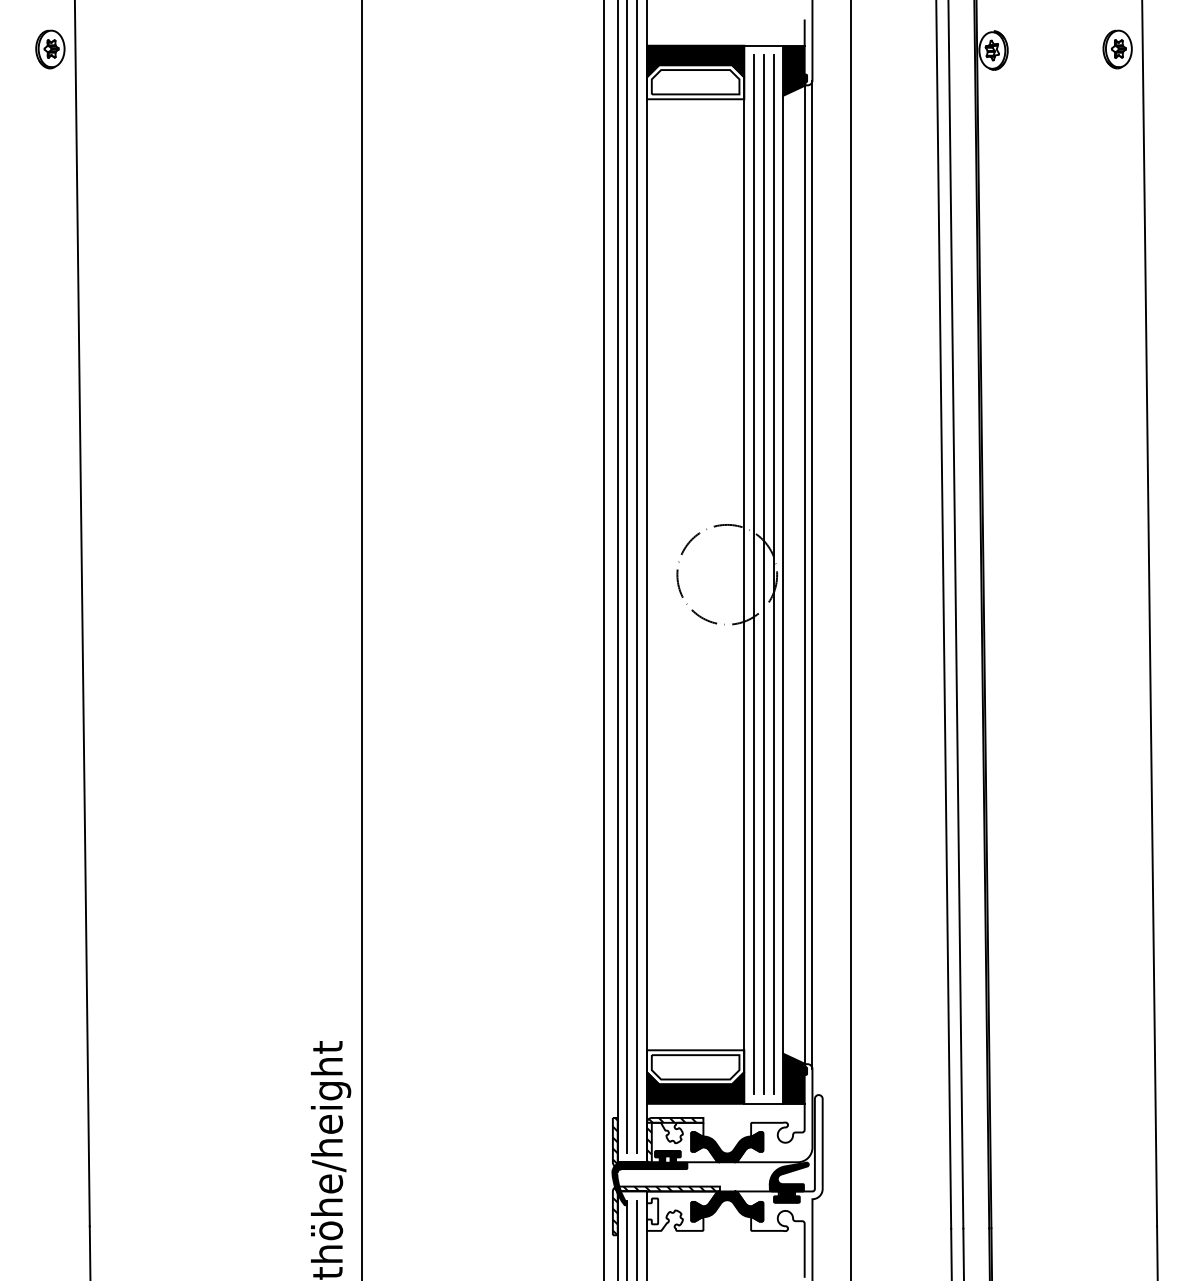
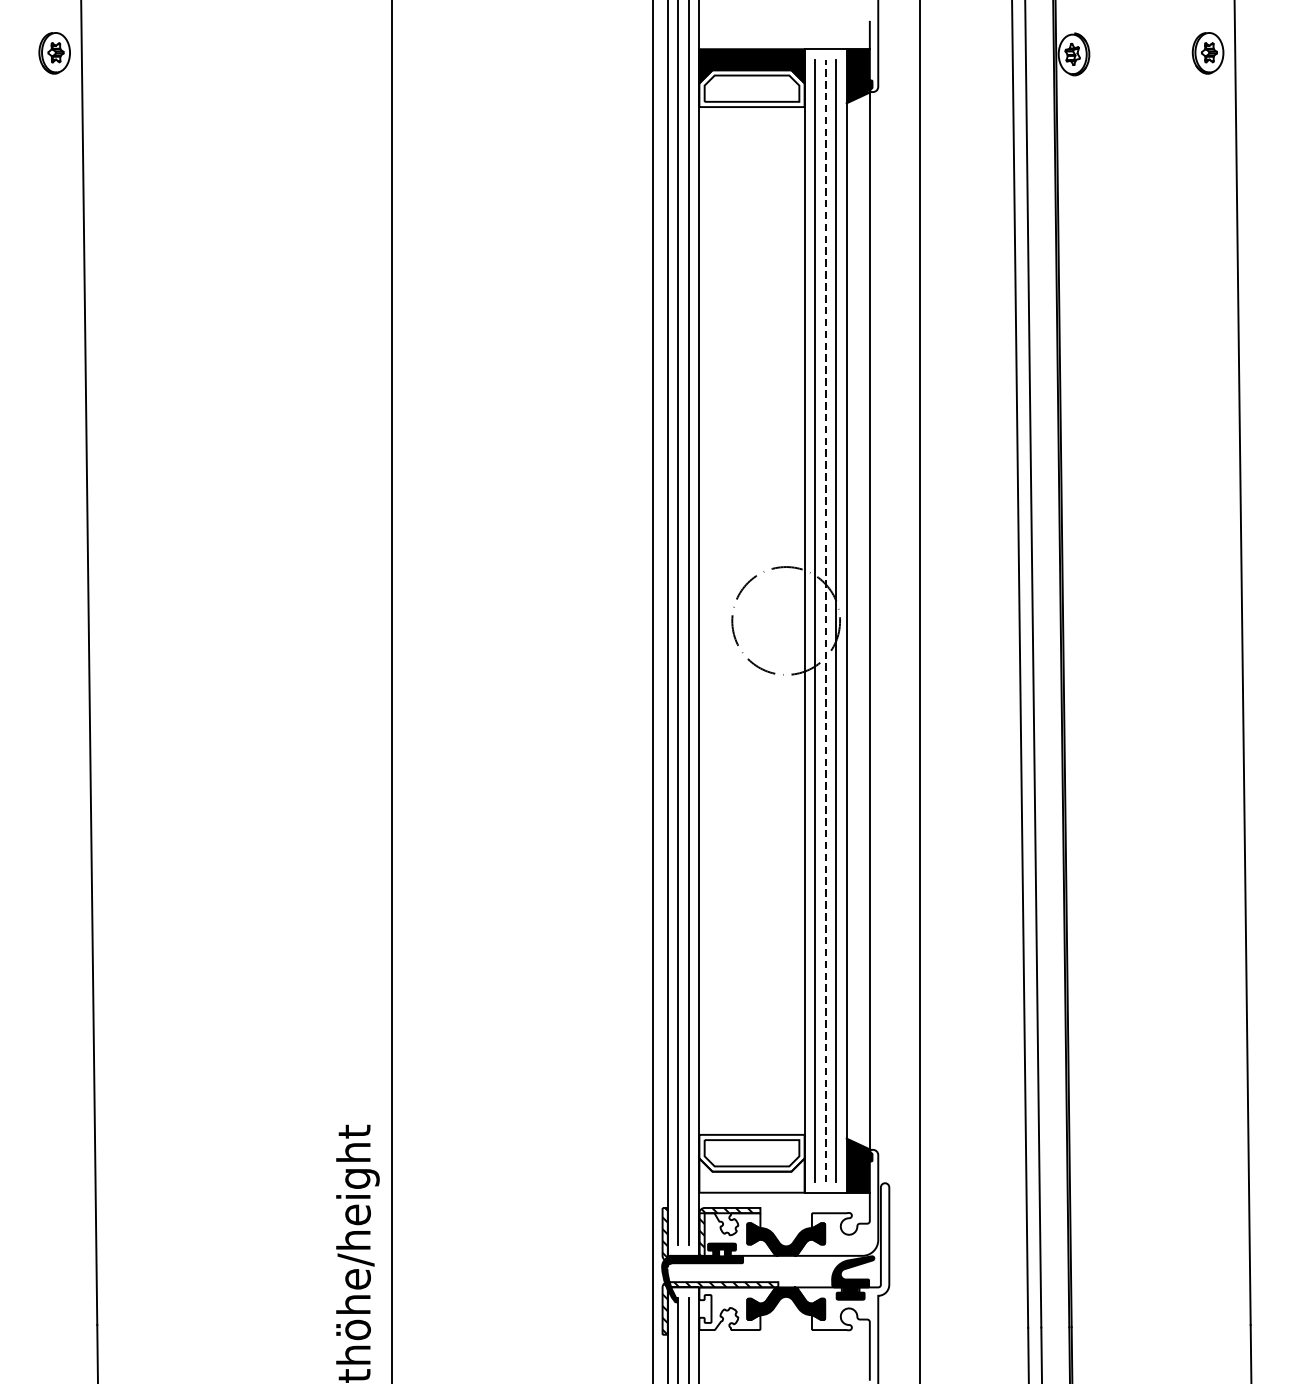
line: (763, 574) -> (825, 620), solid -> dashed
line: (812, 574) -> (878, 620), removed
fill: (695, 1087) -> (751, 1175), removed

